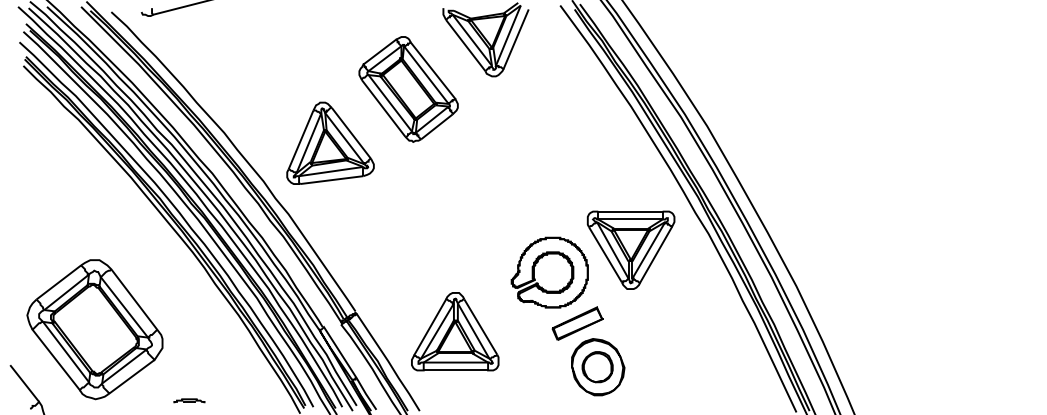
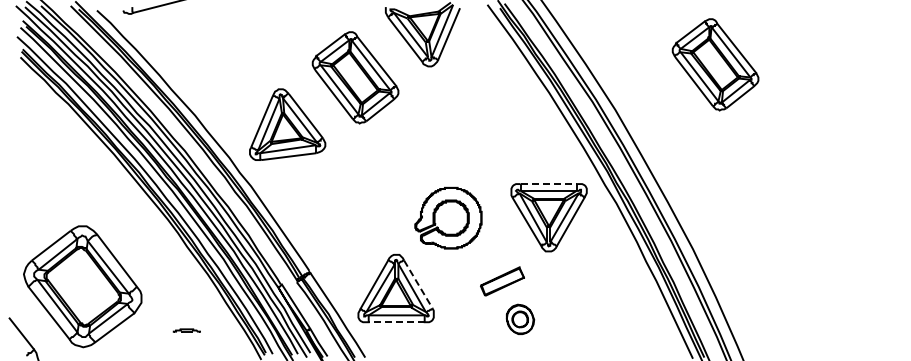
part: (822, 74) -> (715, 64), added
line: (630, 212) -> (548, 184), solid -> dashed
part: (549, 271) -> (448, 217), moved
line: (480, 327) -> (418, 284), solid -> dashed
part: (598, 367) -> (520, 319), size x0.6
line: (455, 370) -> (396, 322), solid -> dashed
line: (188, 400) -> (186, 330), moved

